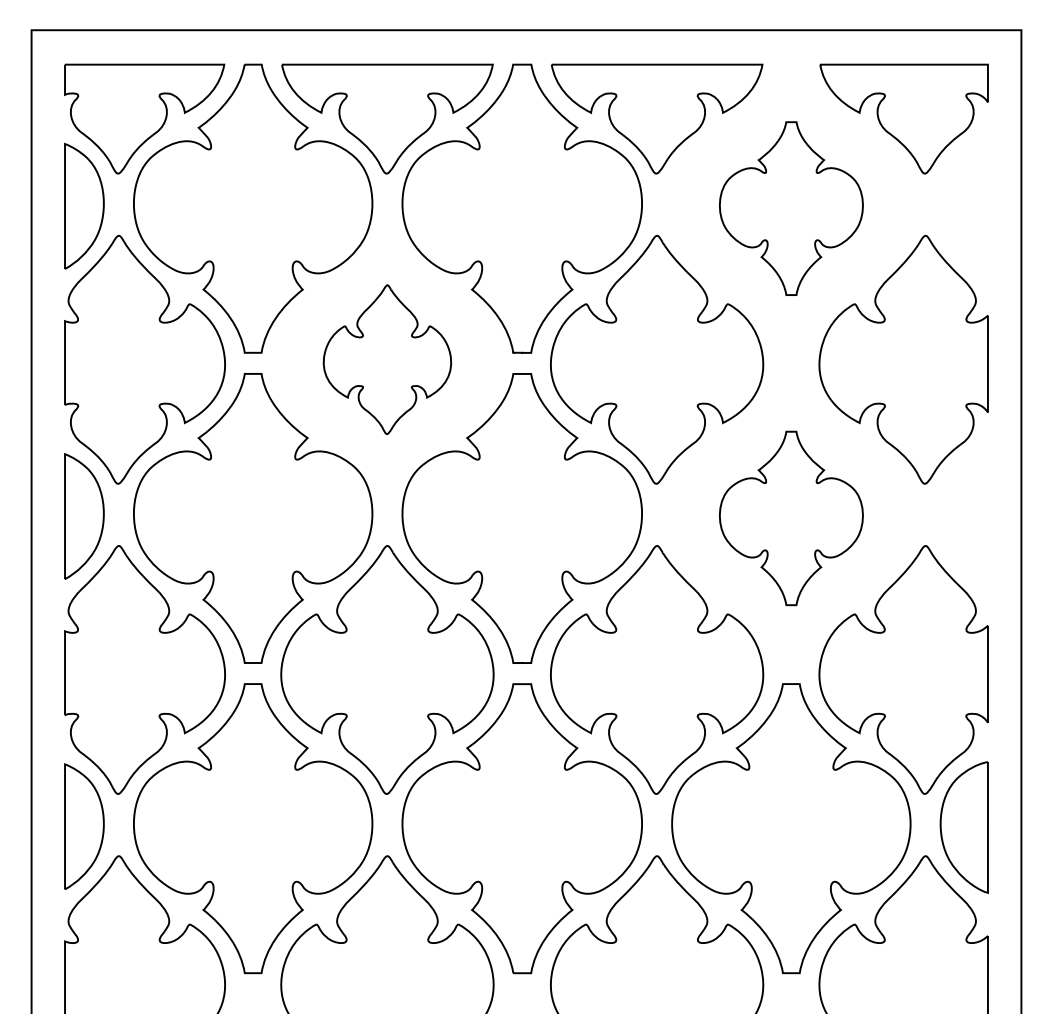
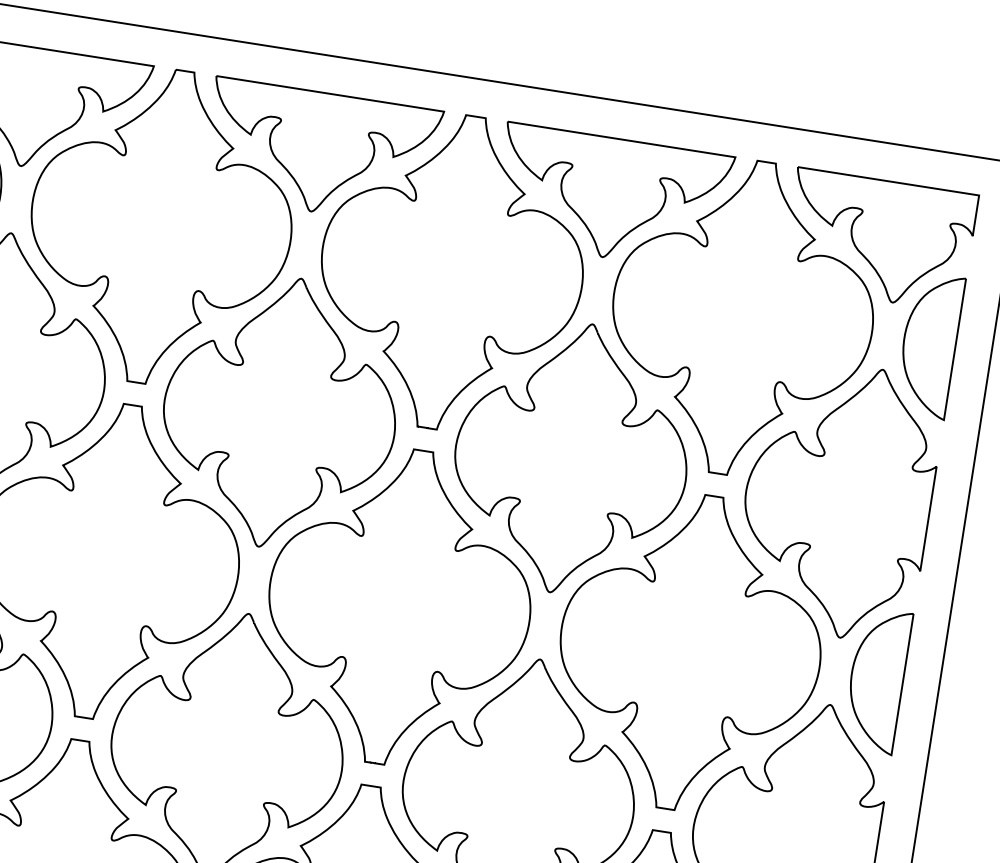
part: (963, 206) -> (928, 344), added
part: (791, 208) -> (742, 317), size x1.67
part: (387, 359) -> (280, 412), size x1.67
part: (963, 517) -> (876, 680), added
part: (791, 518) -> (690, 652), size x1.67

